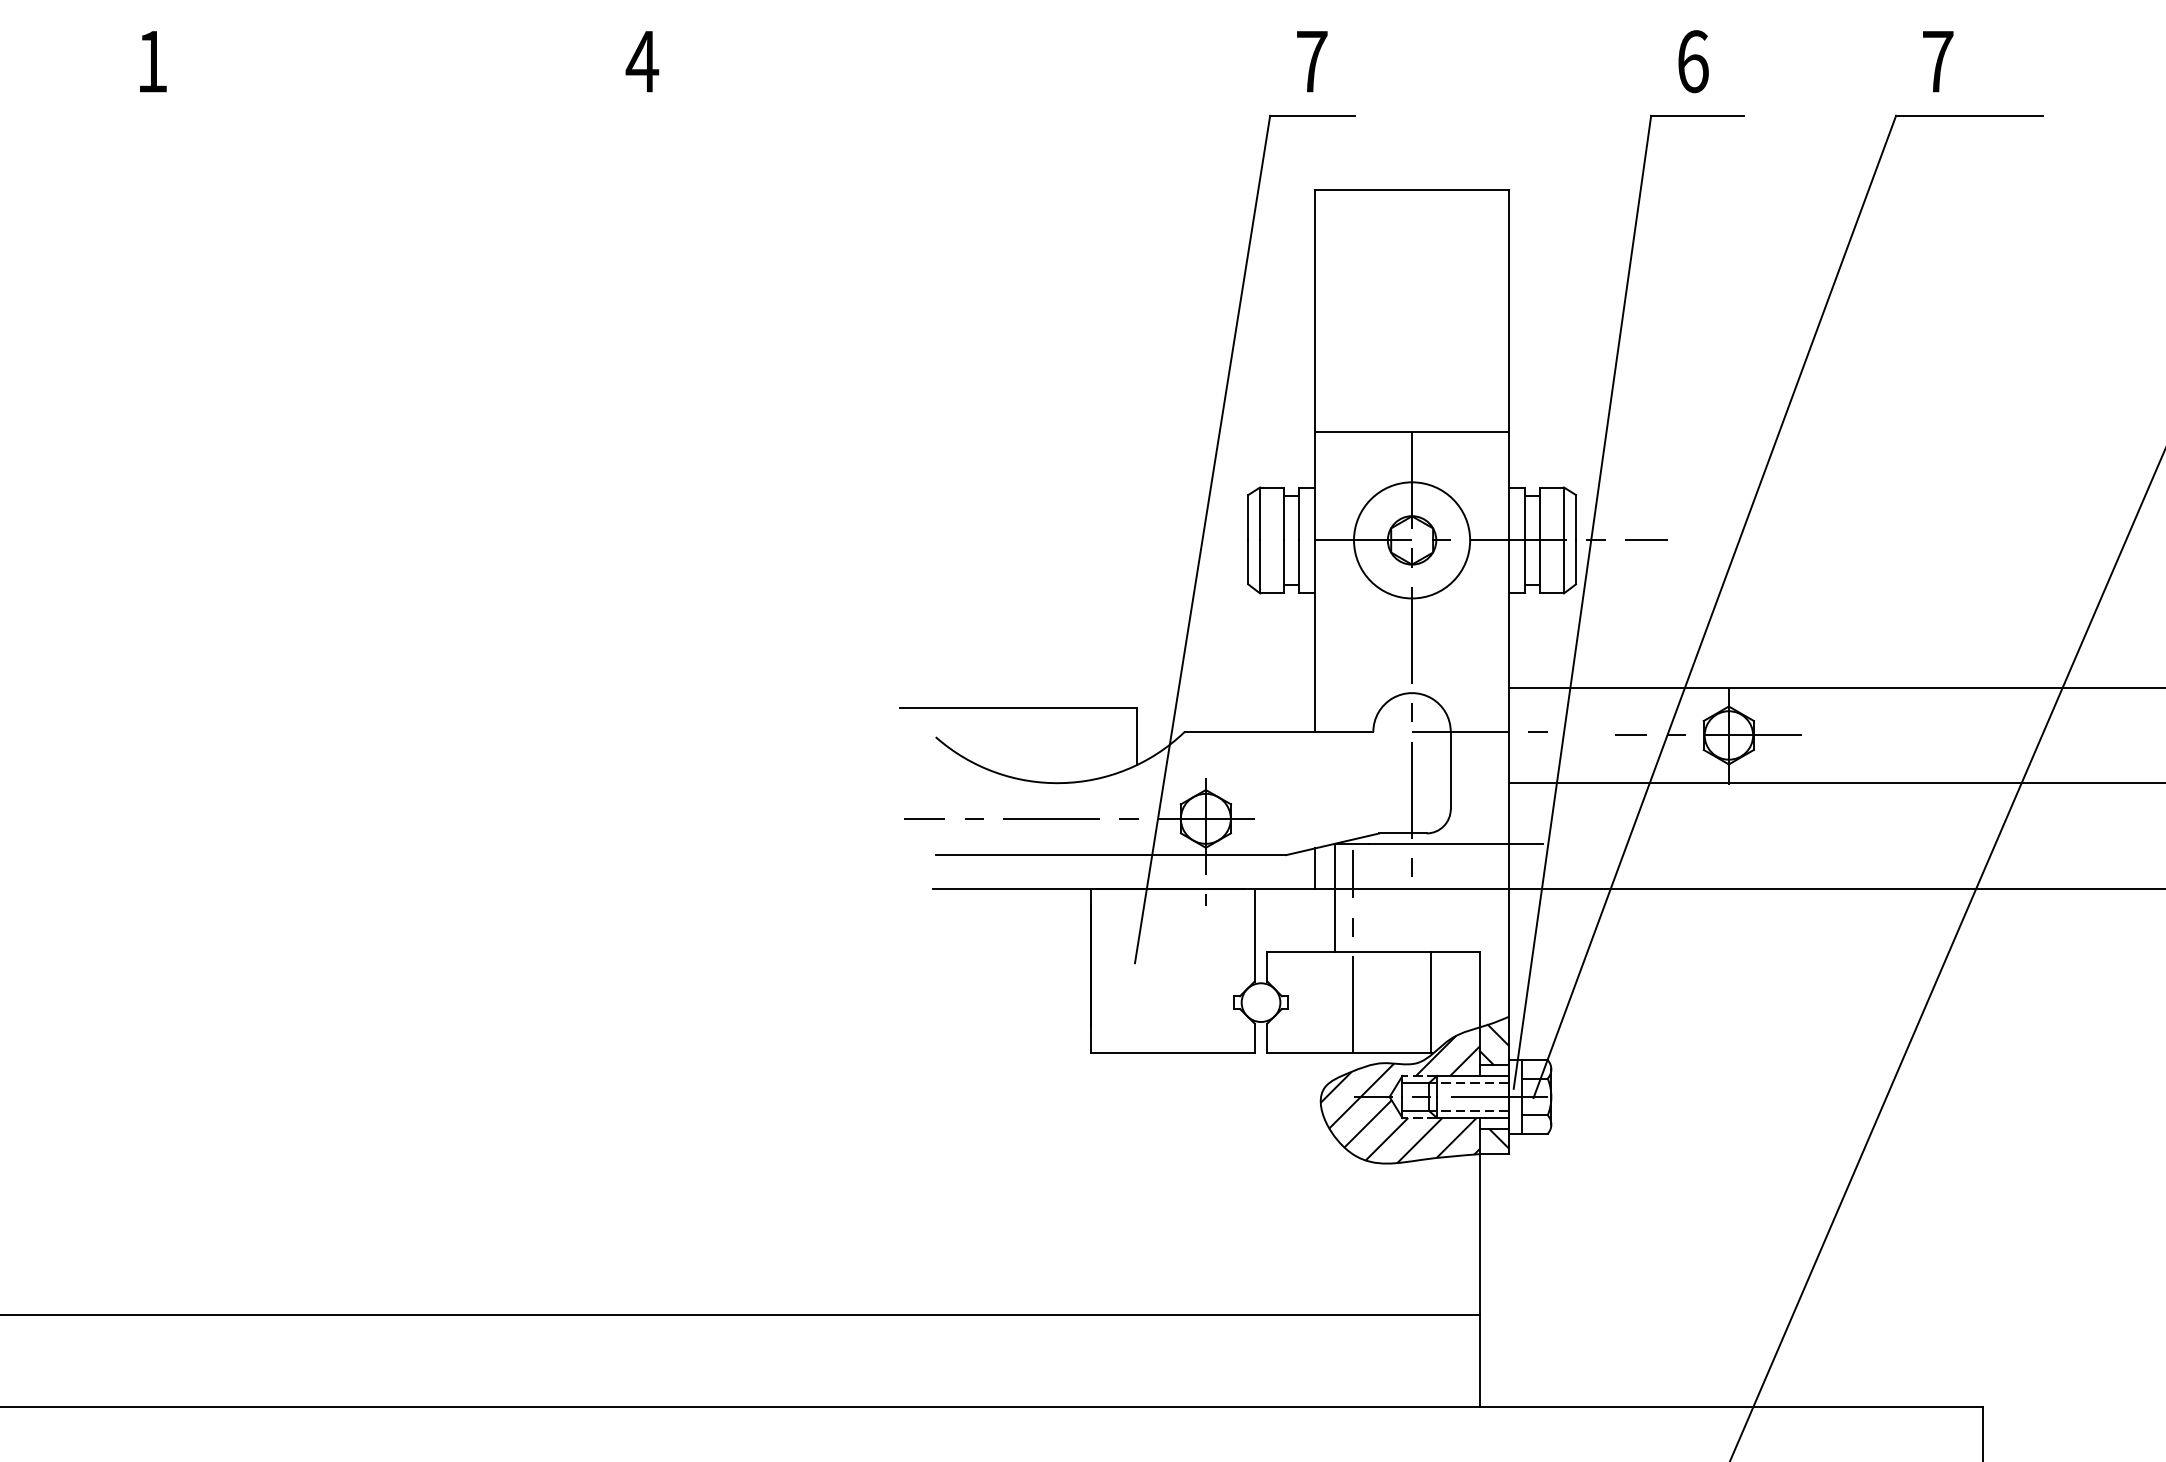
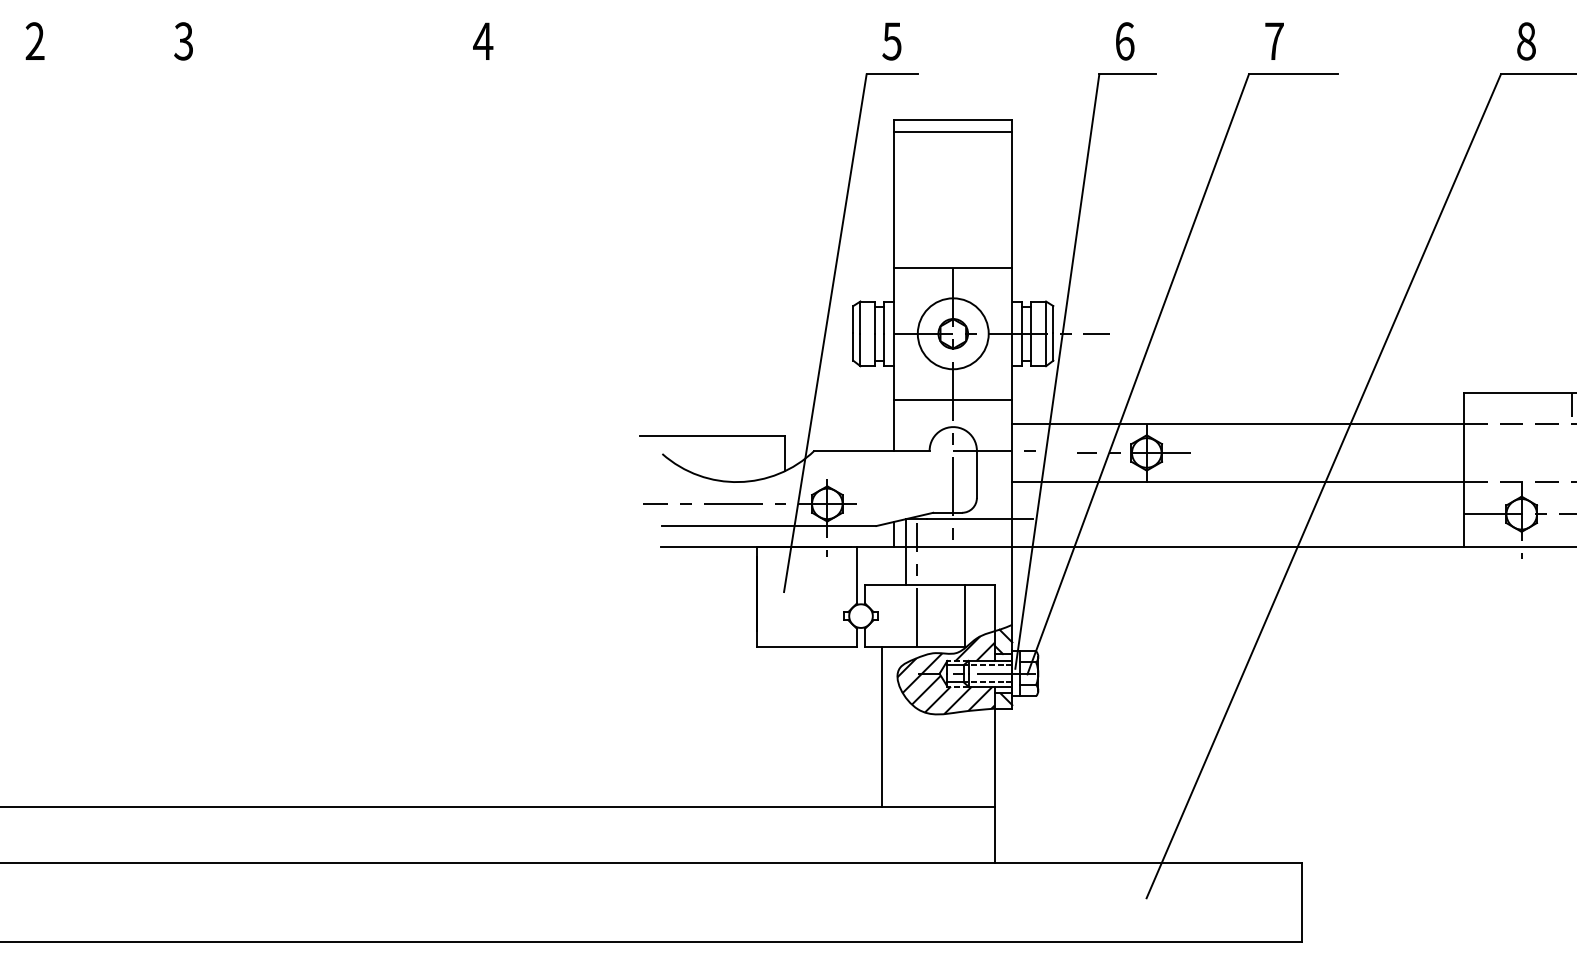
text: (151, 61) -> (183, 41), 1 -> 3
text: (1310, 61) -> (891, 41), 7 -> 5
line: (1412, 209) -> (953, 131), added
line: (1412, 649) -> (953, 400), added
line: (1296, 1184) -> (882, 727), added

